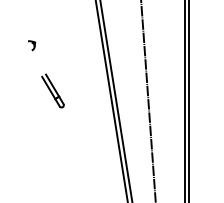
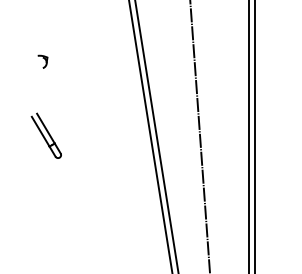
part: (52, 90) -> (45, 135), moved

